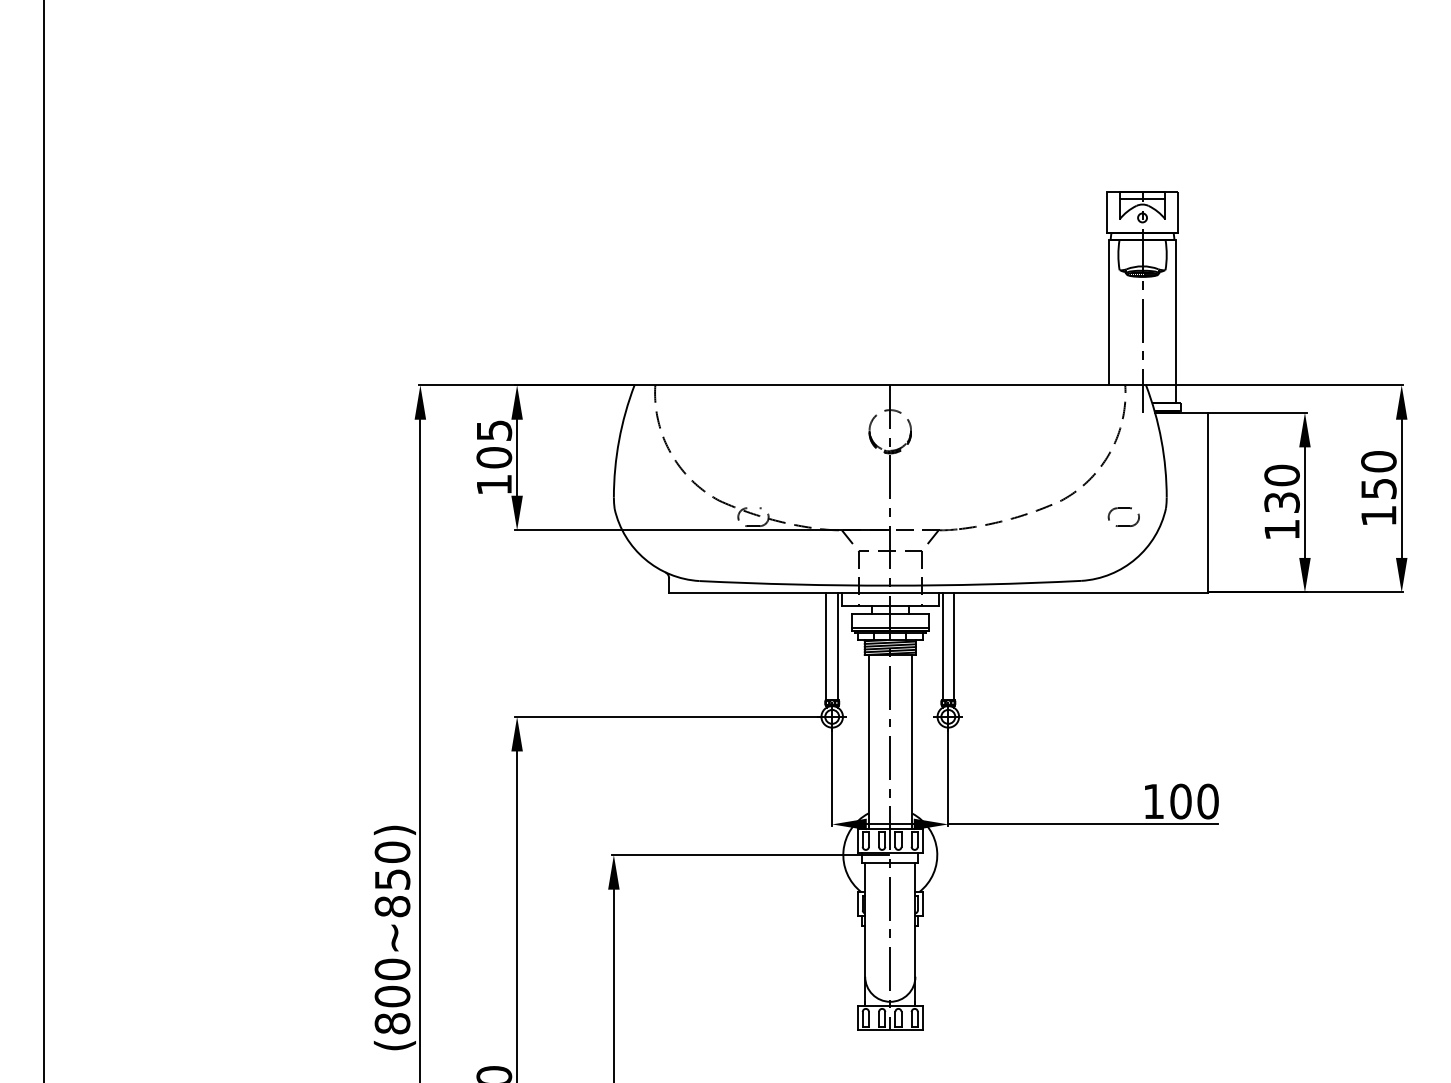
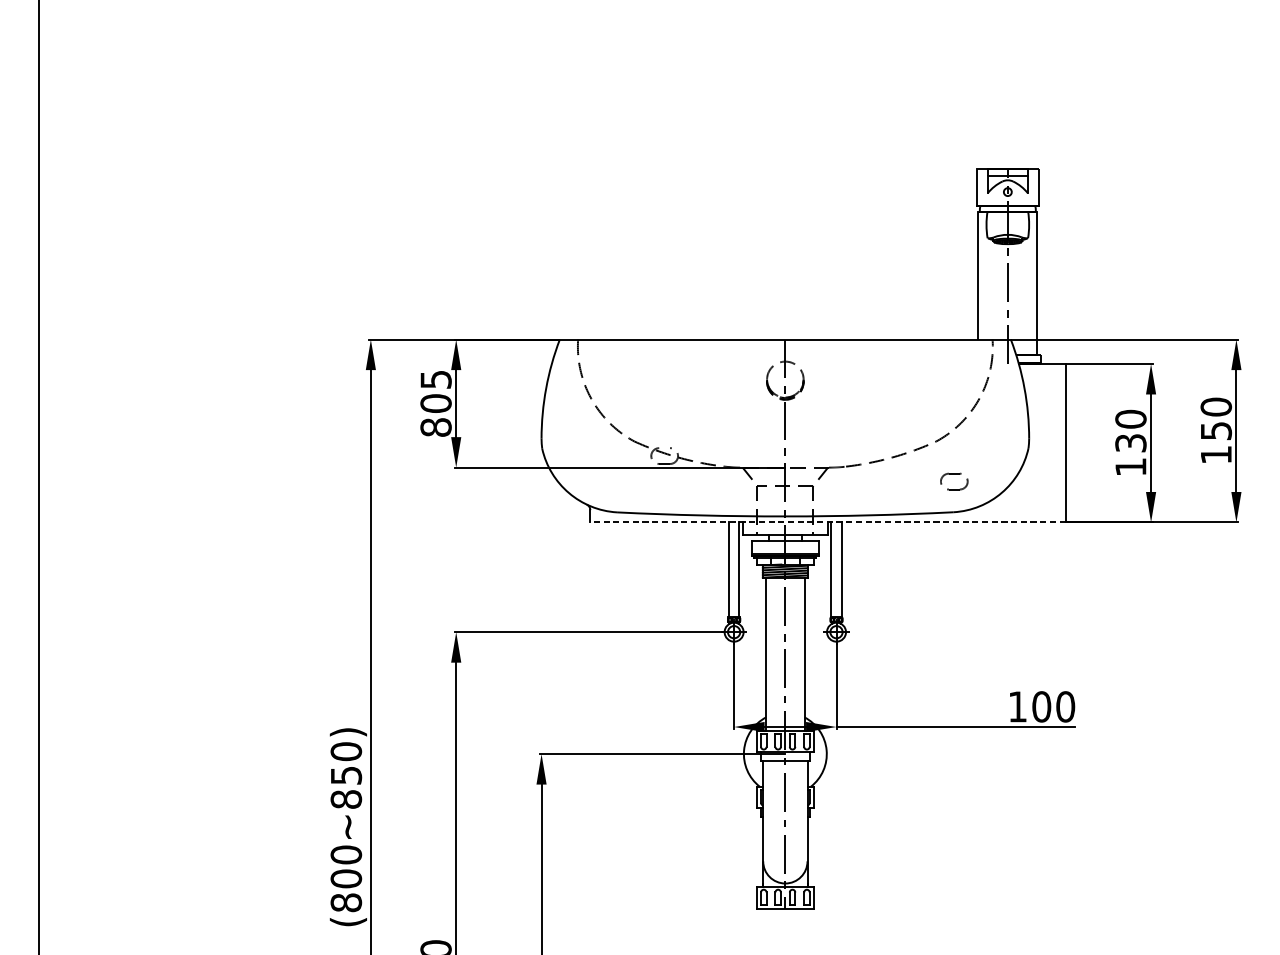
text: (494, 484) -> (436, 427), 105 -> 805
part: (1123, 508) -> (953, 473), moved
line: (938, 592) -> (827, 522), solid -> dashed

